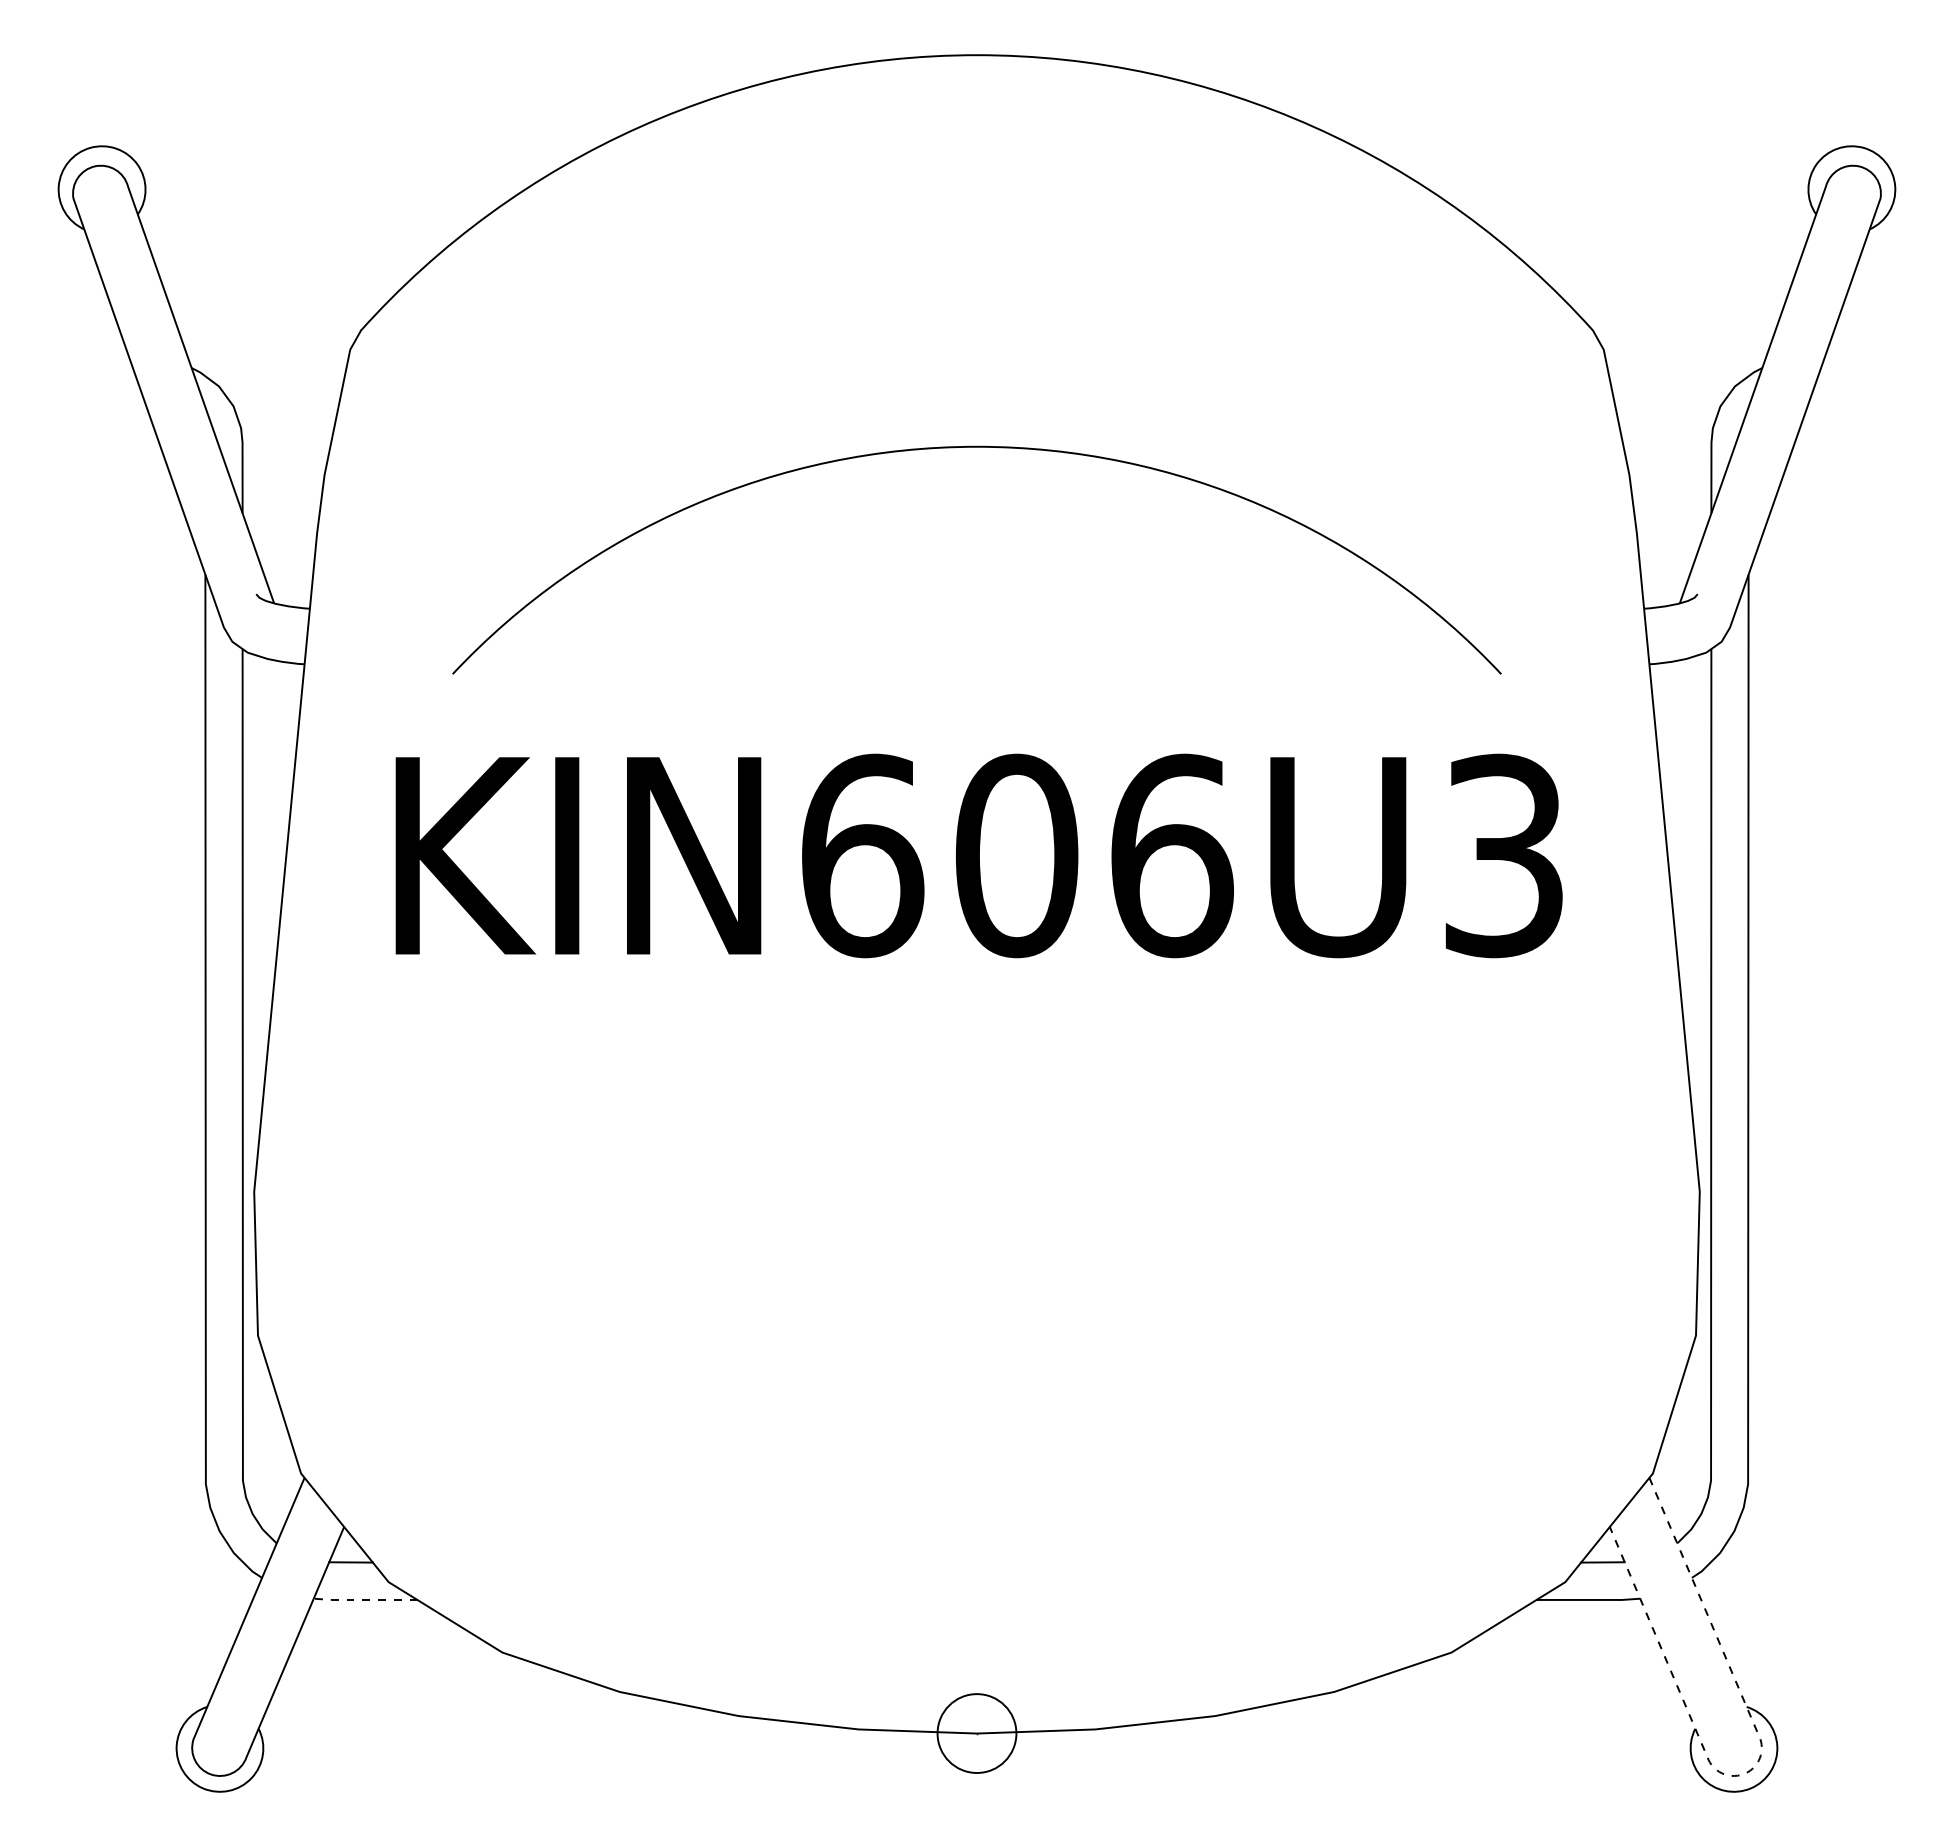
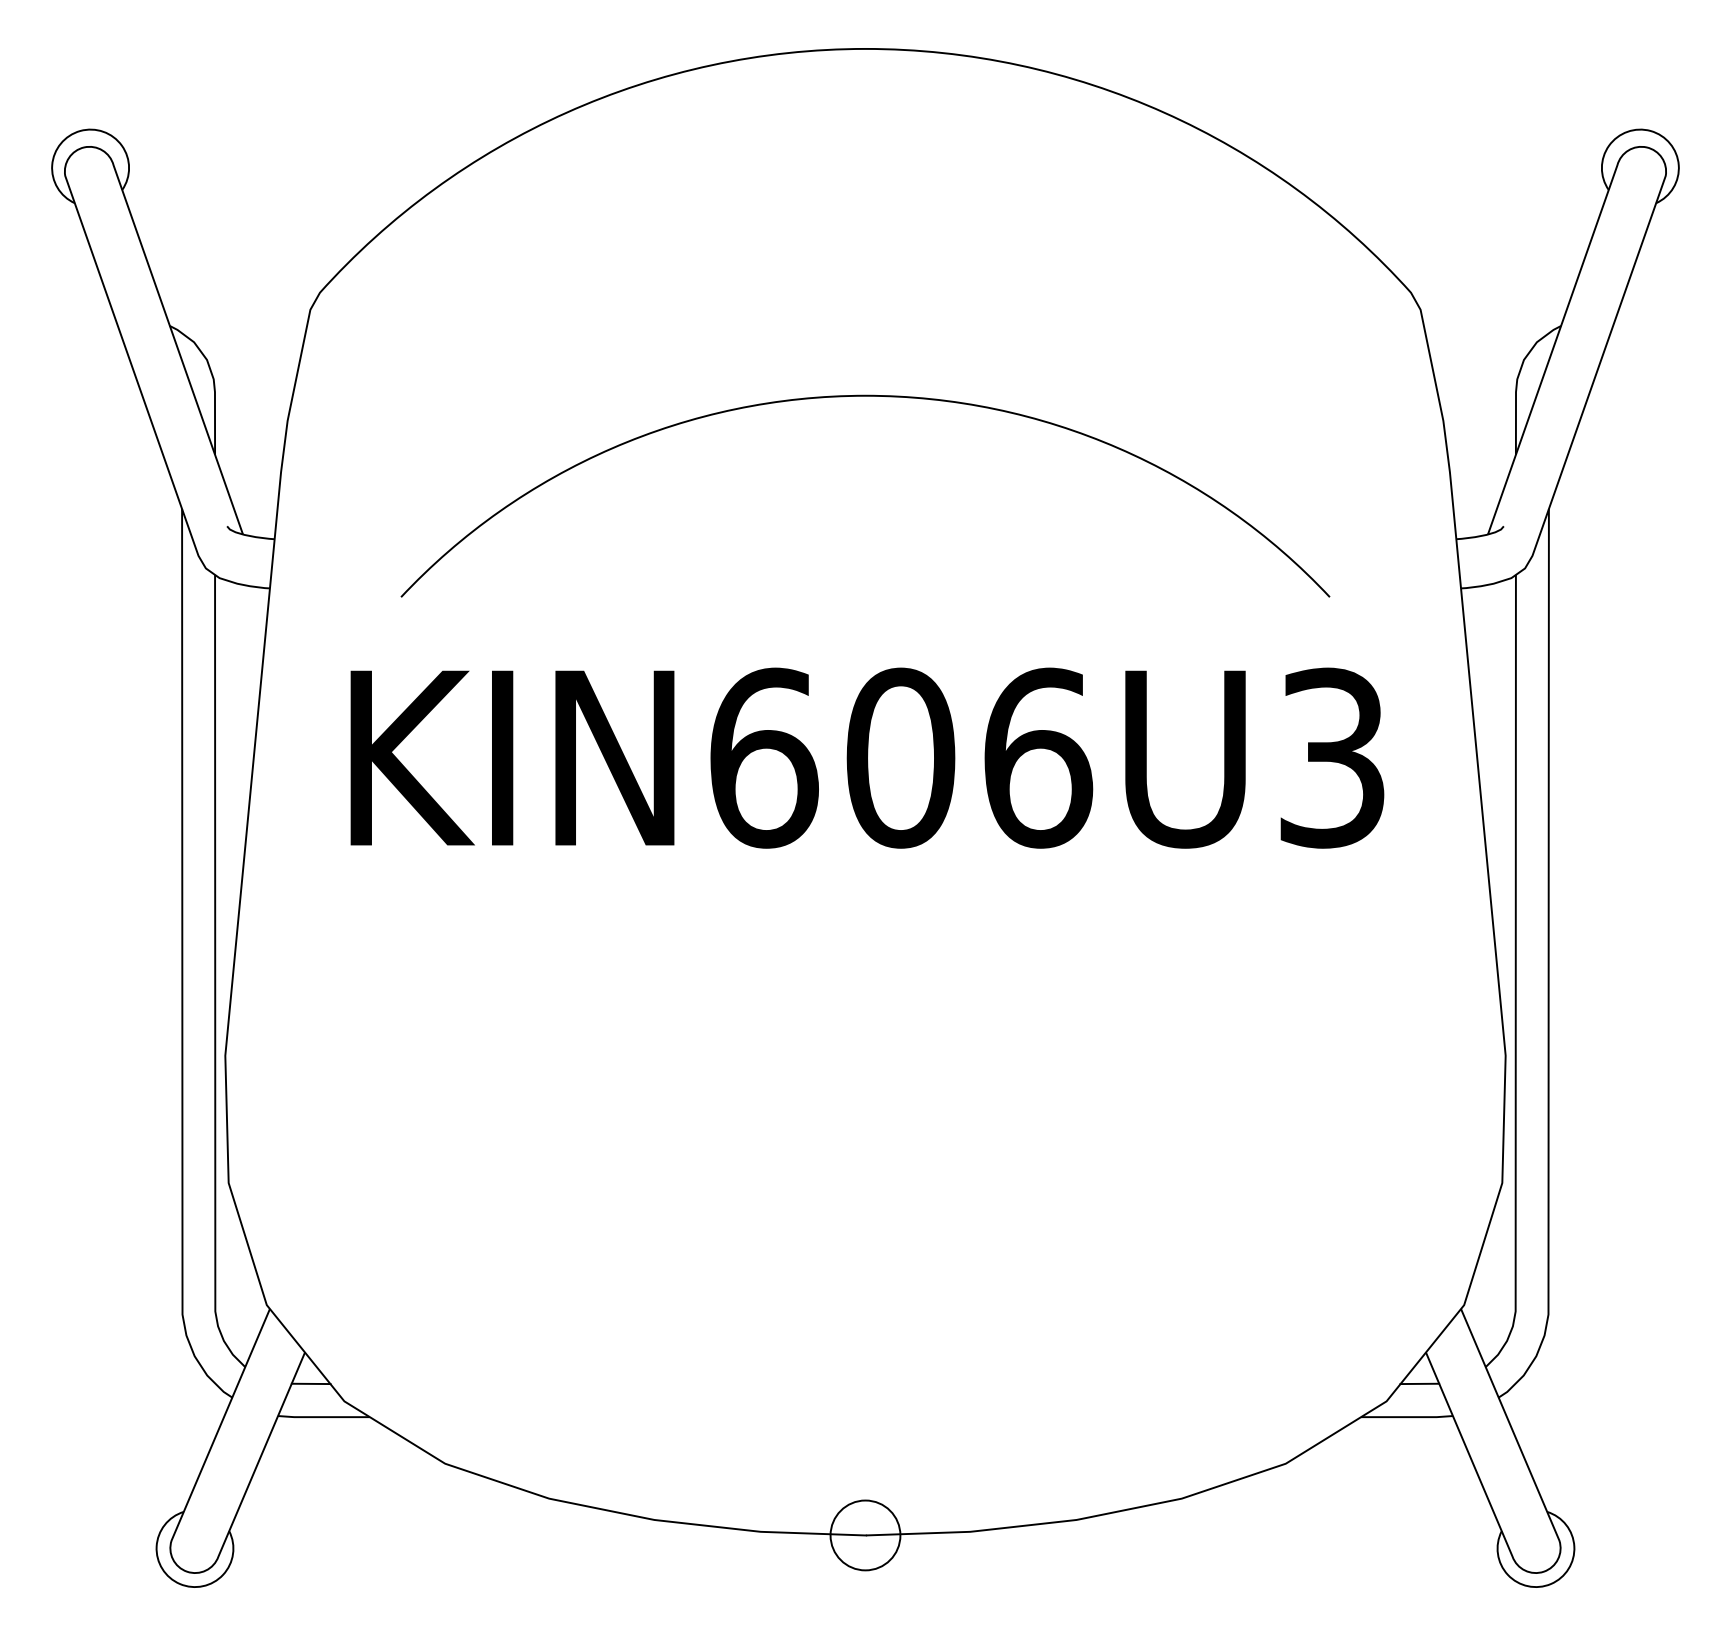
line: (364, 1599) -> (323, 1416), dashed -> solid
line: (1753, 1768) -> (1553, 1566), dashed -> solid

